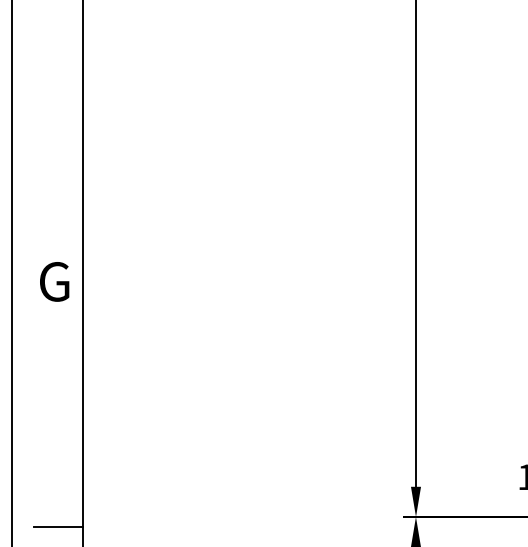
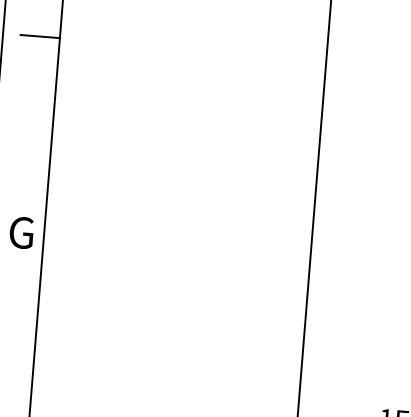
line: (57, 36) -> (39, 36), added

